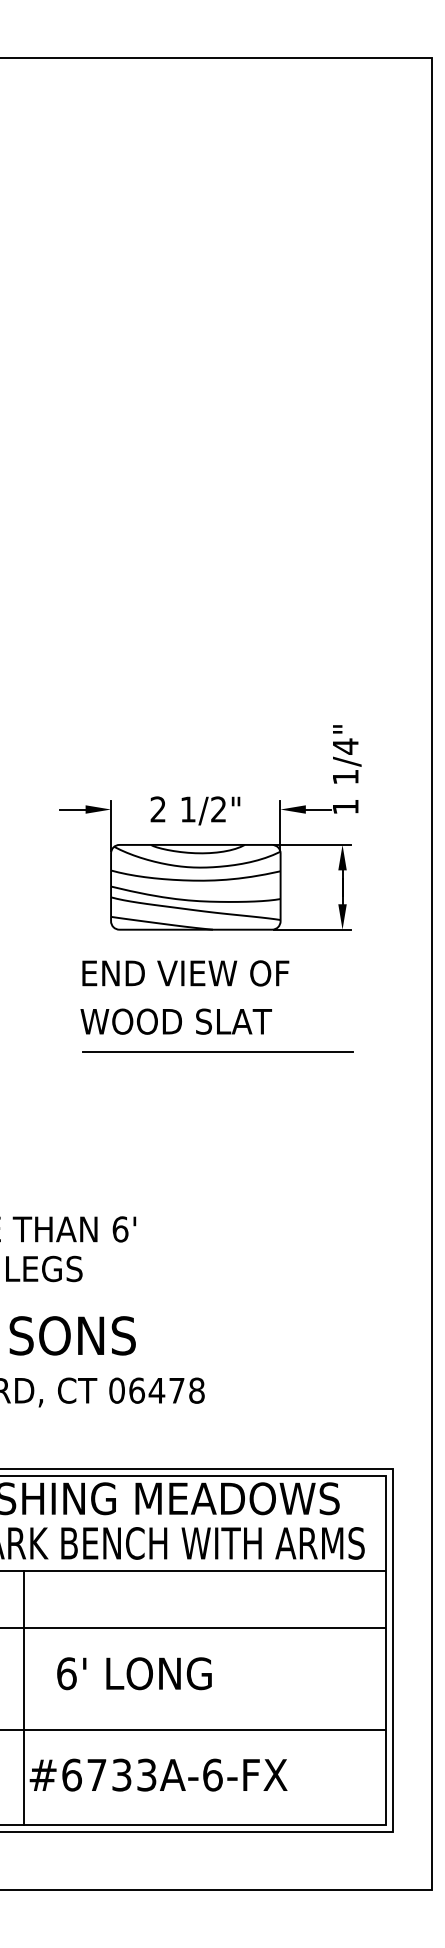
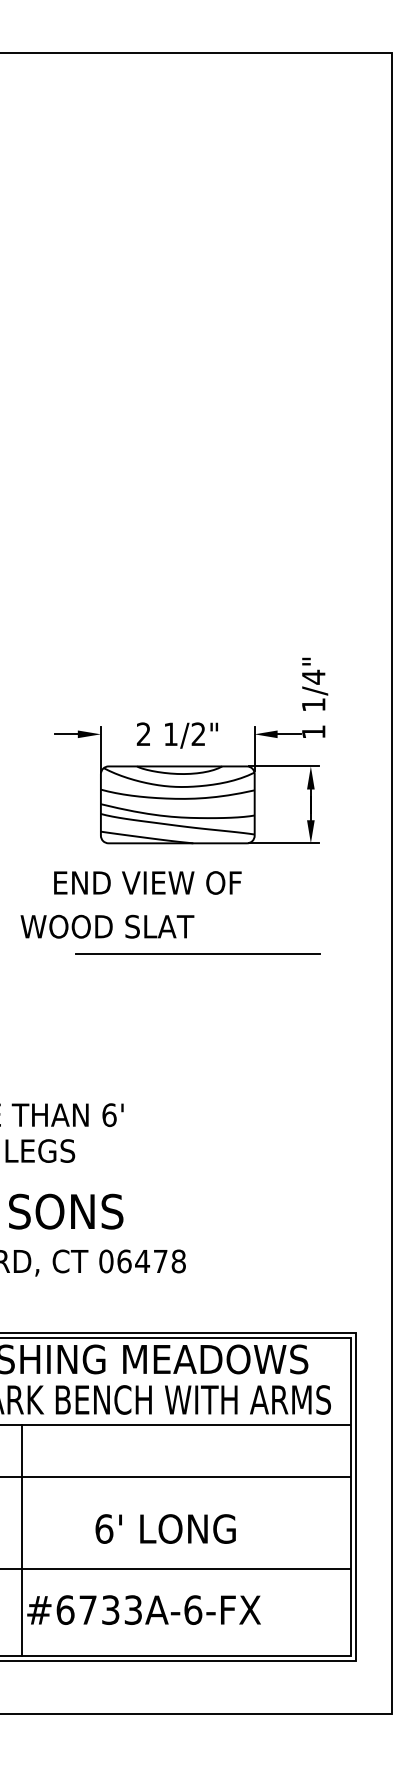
text: (185, 973) -> (147, 883), moved
text: (175, 1021) -> (106, 926), moved
text: (134, 1673) -> (165, 1528), moved

